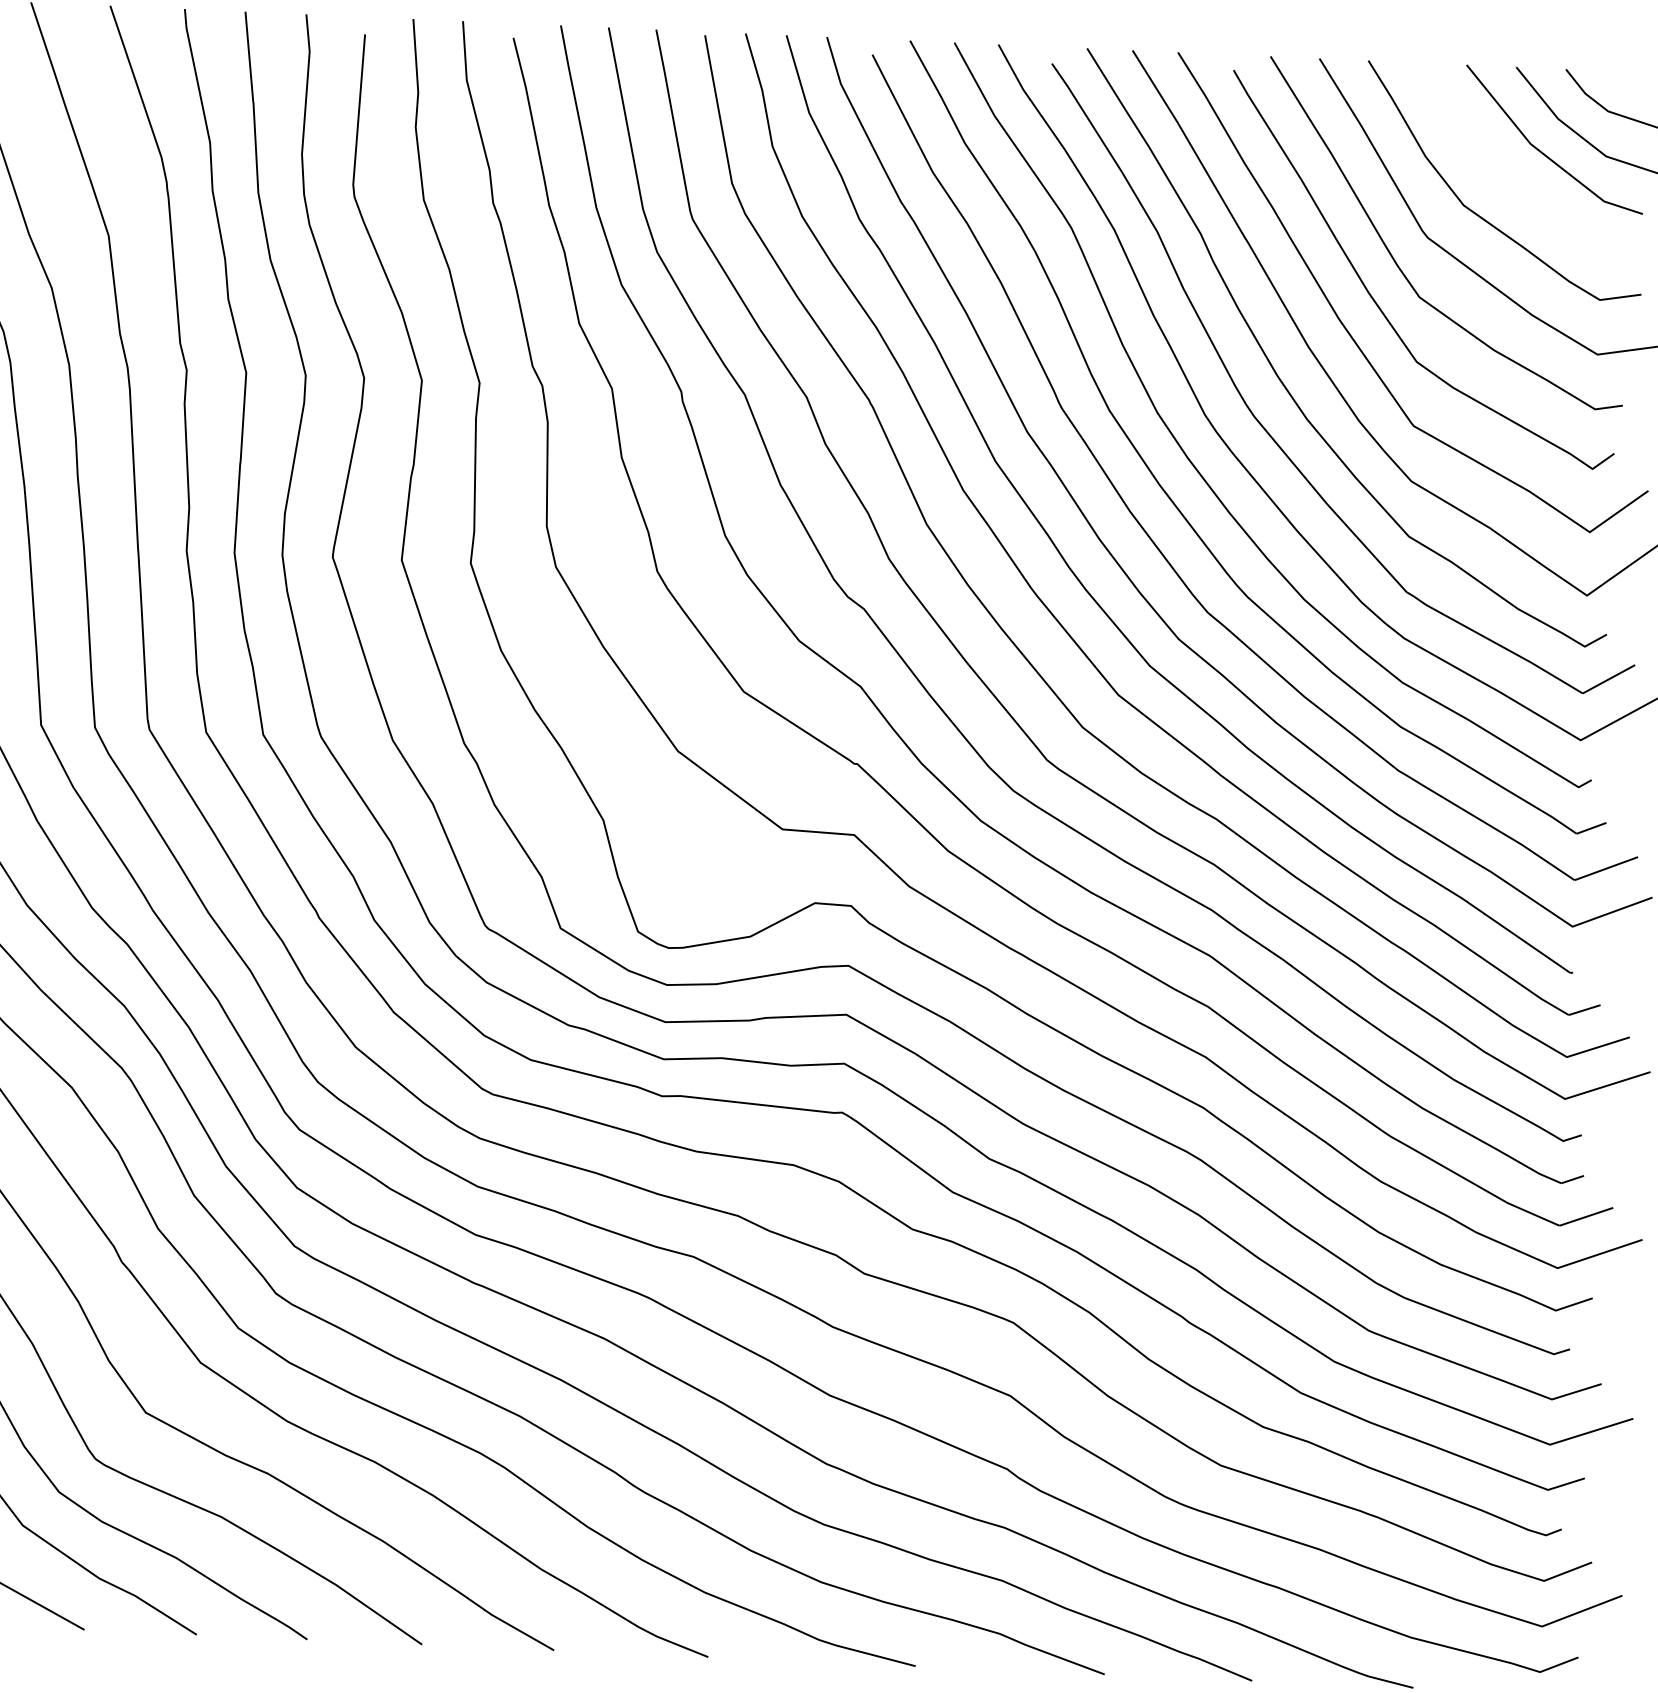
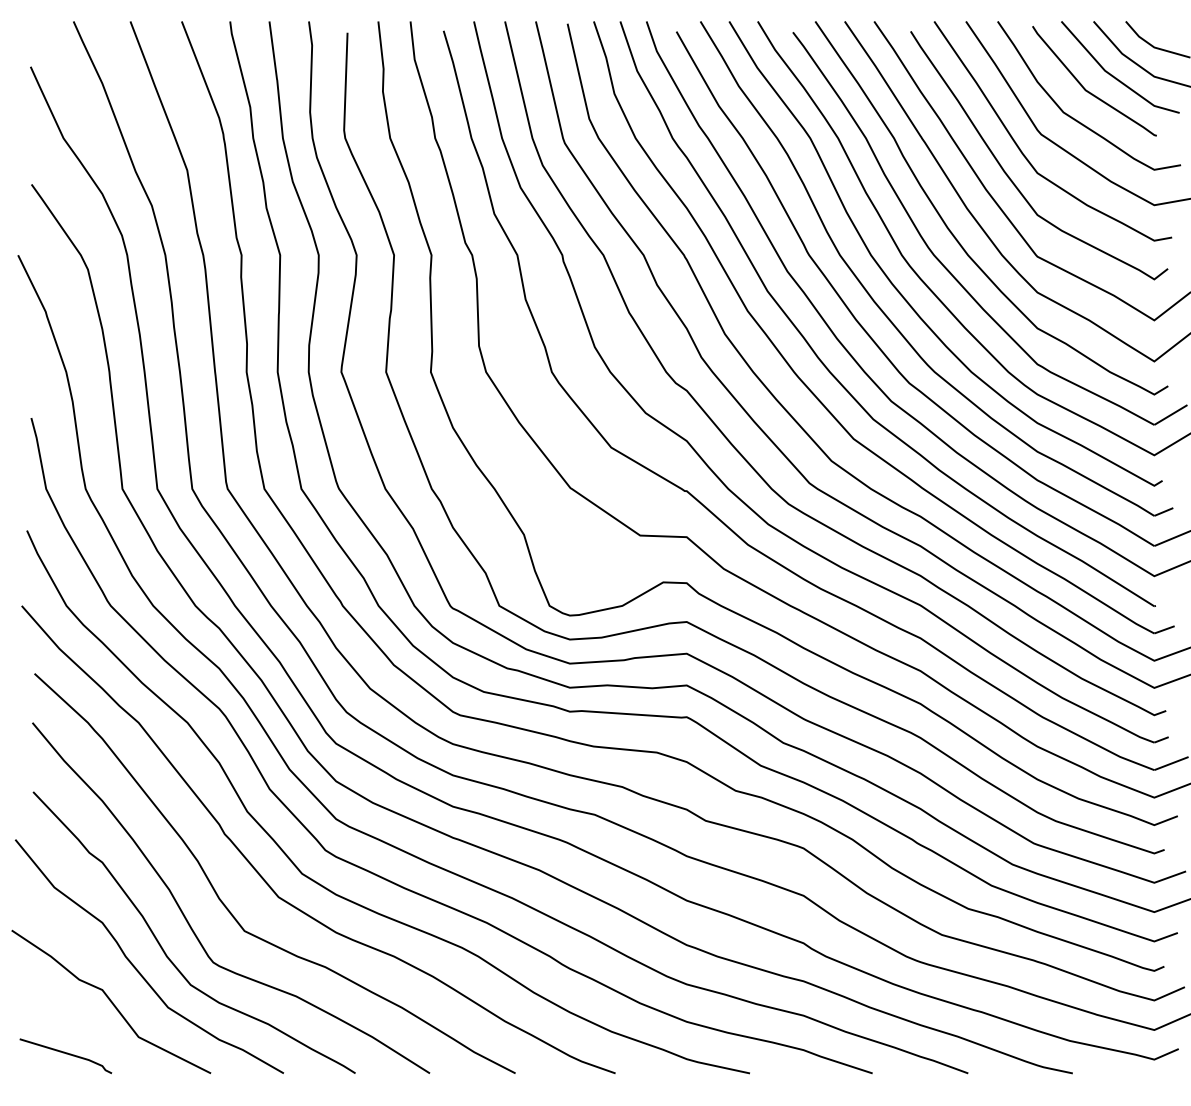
curve: (1505, 174) -> (1089, 91), added

